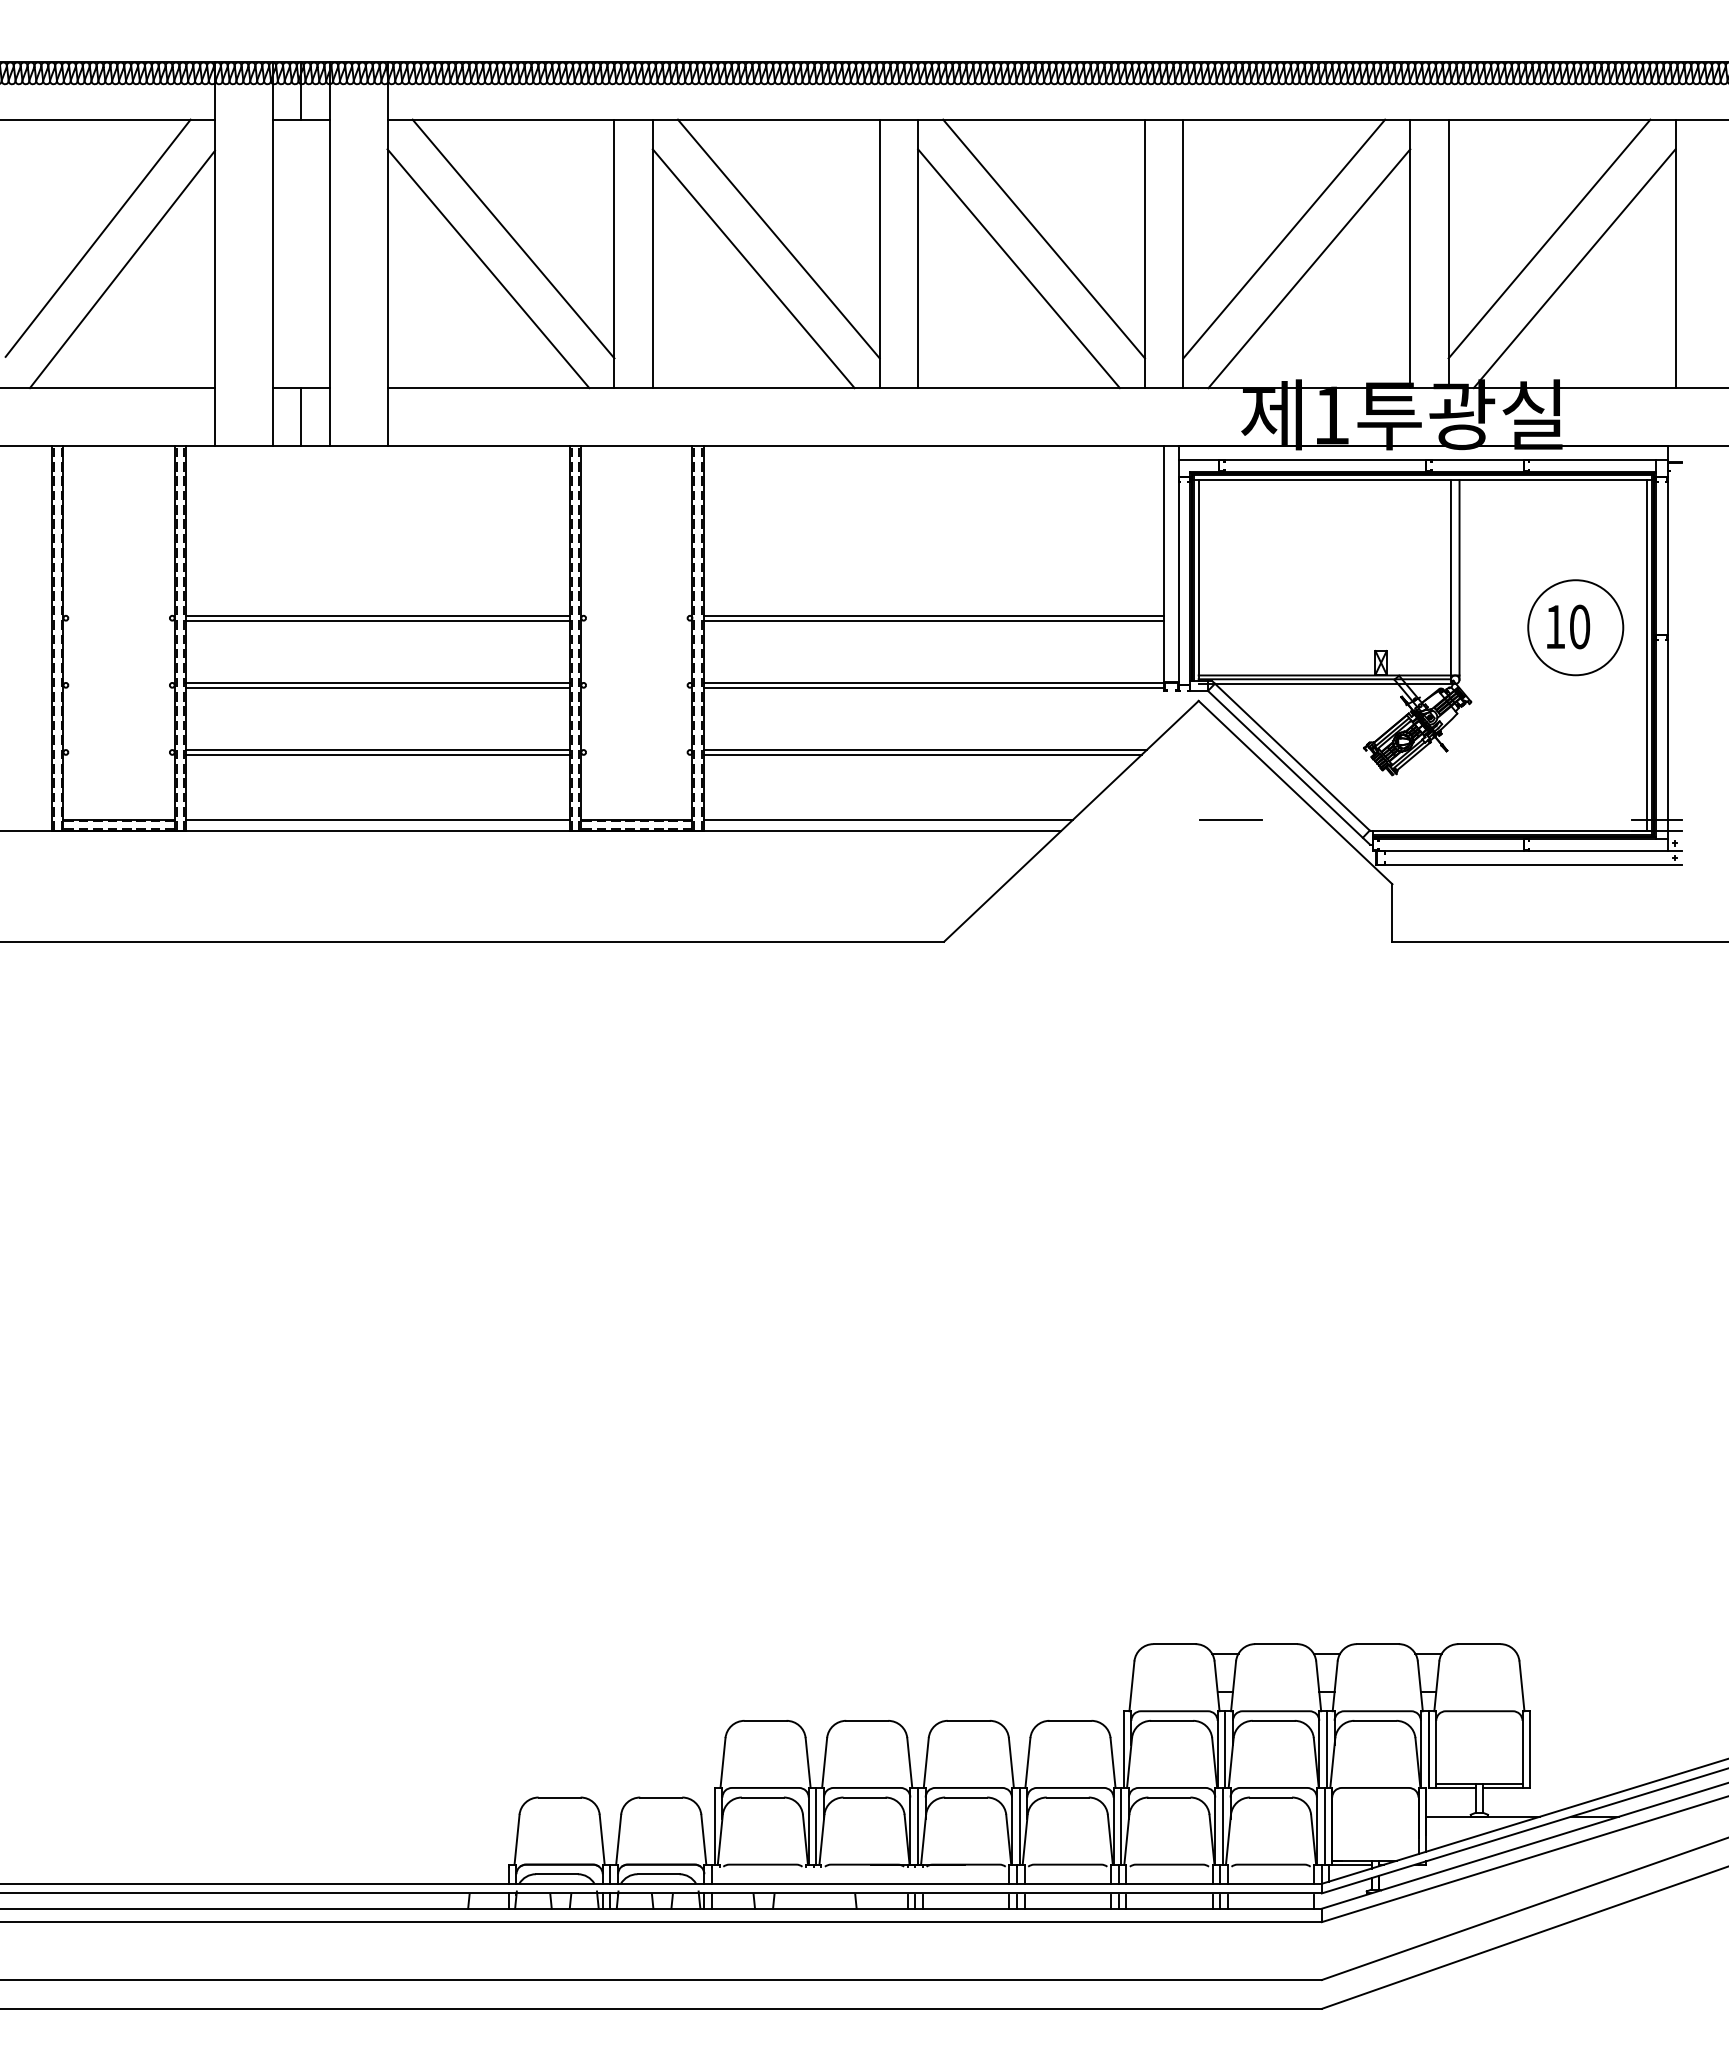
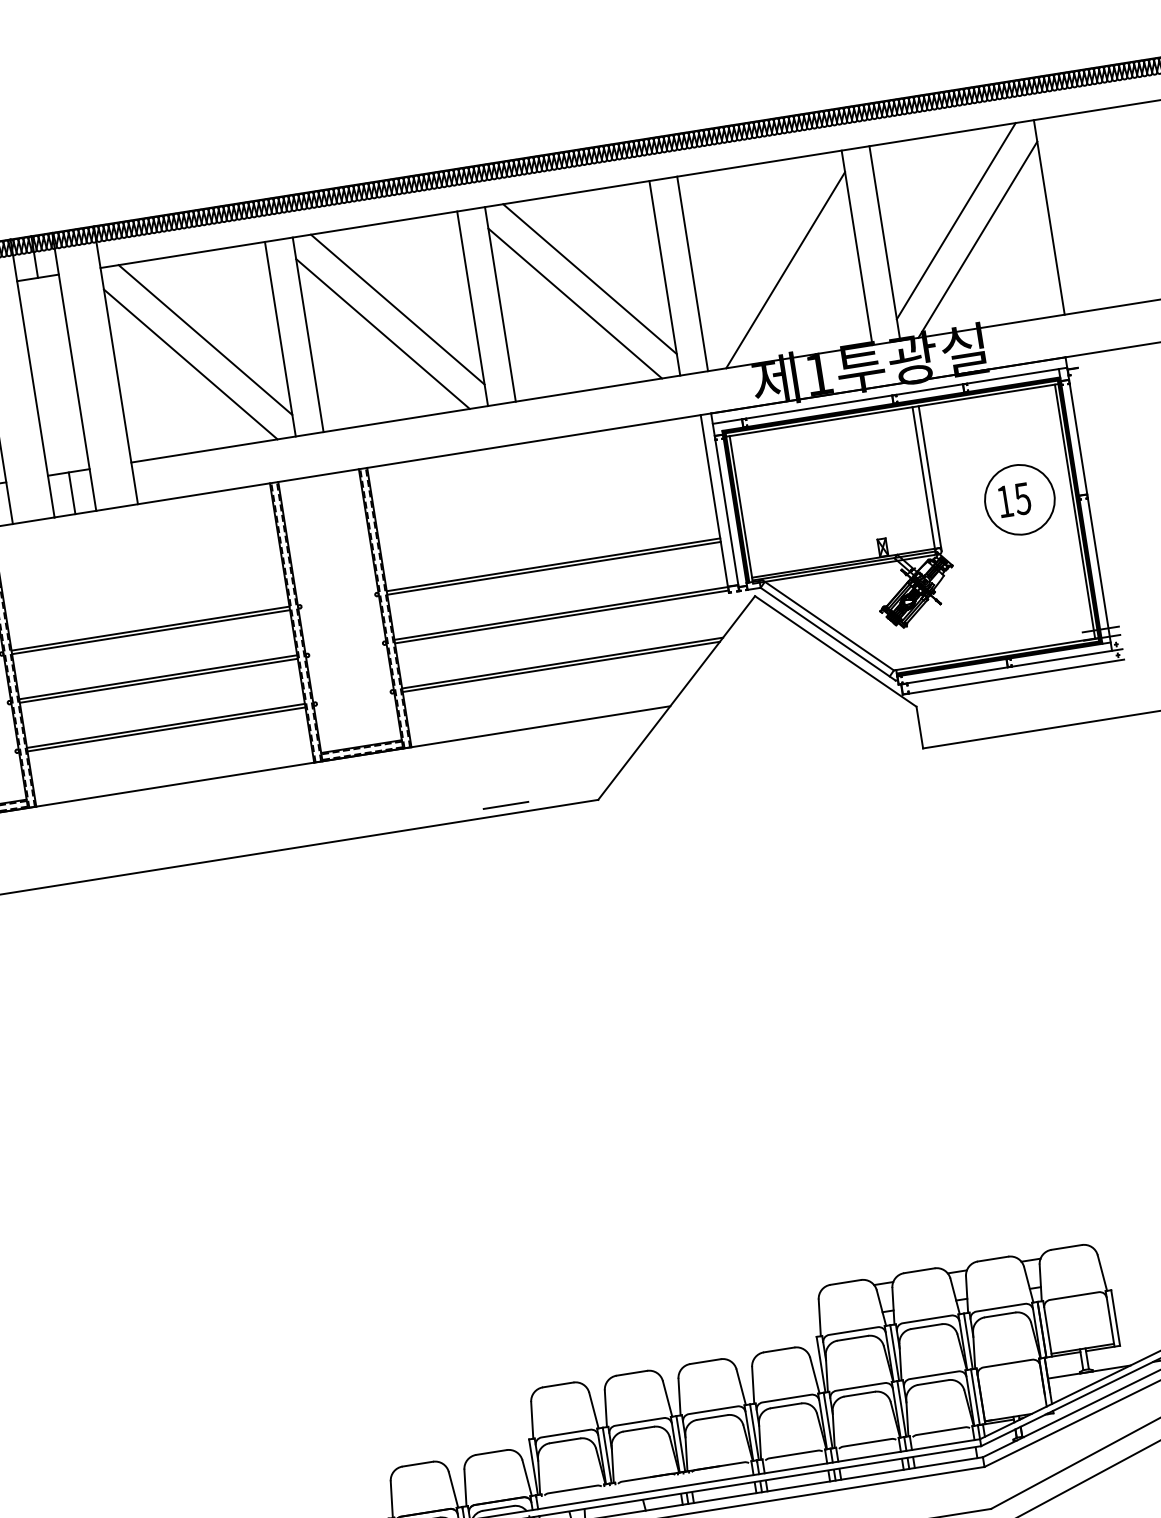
line: (1284, 238) -> (764, 251), removed
text: (1579, 626) -> (1022, 498), 10 -> 15
line: (377, 819) -> (173, 776), removed
line: (888, 819) -> (543, 717), removed
line: (1230, 819) -> (505, 805), moved

